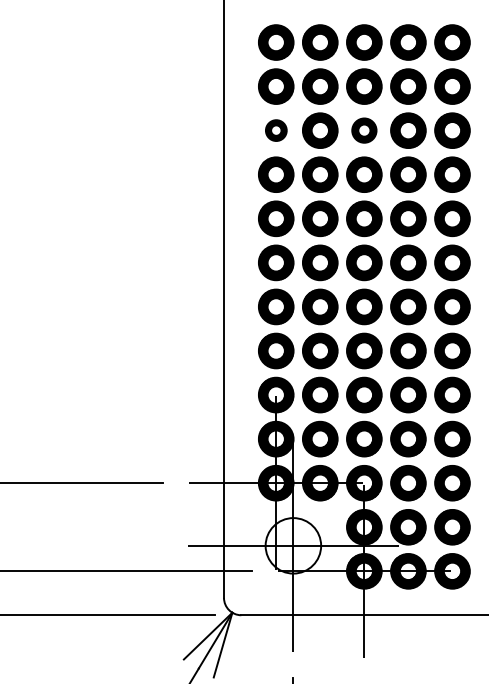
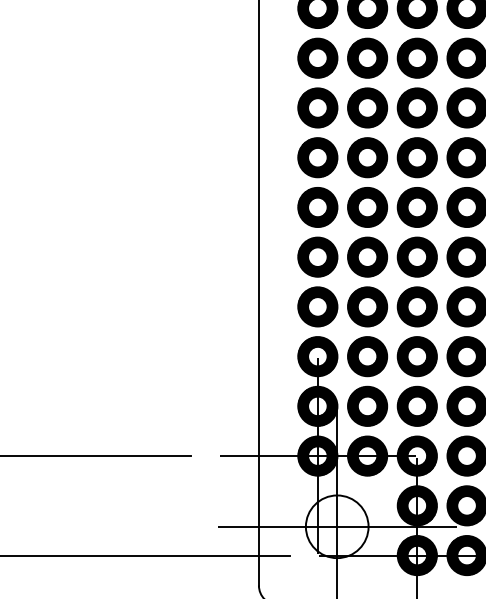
part: (276, 130) -> (318, 58), size x1.67
part: (364, 130) -> (417, 58), size x1.43

